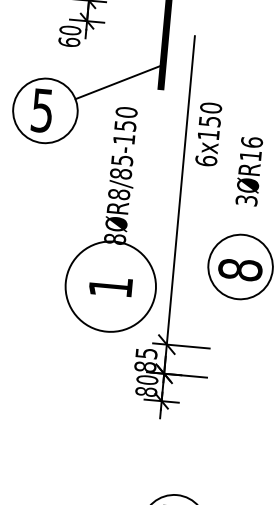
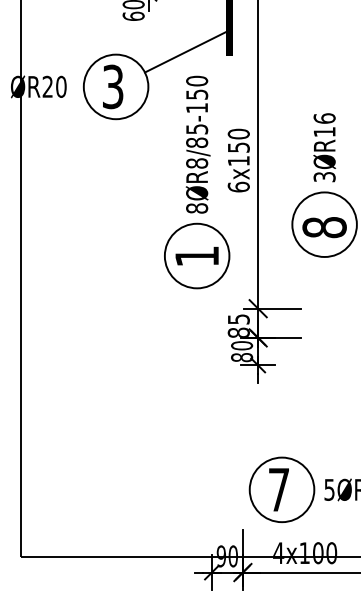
text: (42, 110) -> (113, 86), 5 -> 3
text: (208, 134) -> (238, 160), moved
text: (249, 171) -> (324, 147), moved
circle: (110, 286) -> (196, 255), size x0.71

